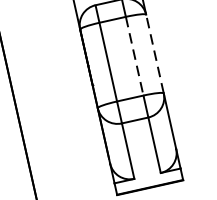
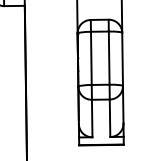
line: (154, 54) -> (122, 59), dashed -> solid
line: (135, 56) -> (109, 58), dashed -> solid

